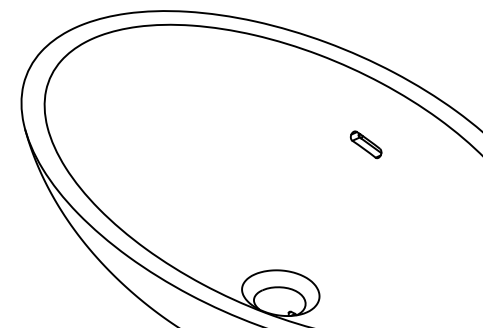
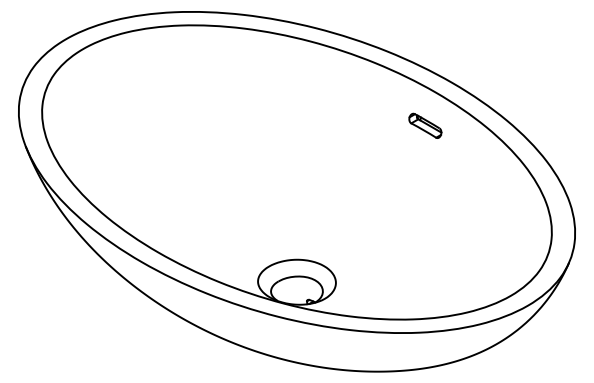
part: (366, 144) -> (425, 125), moved

